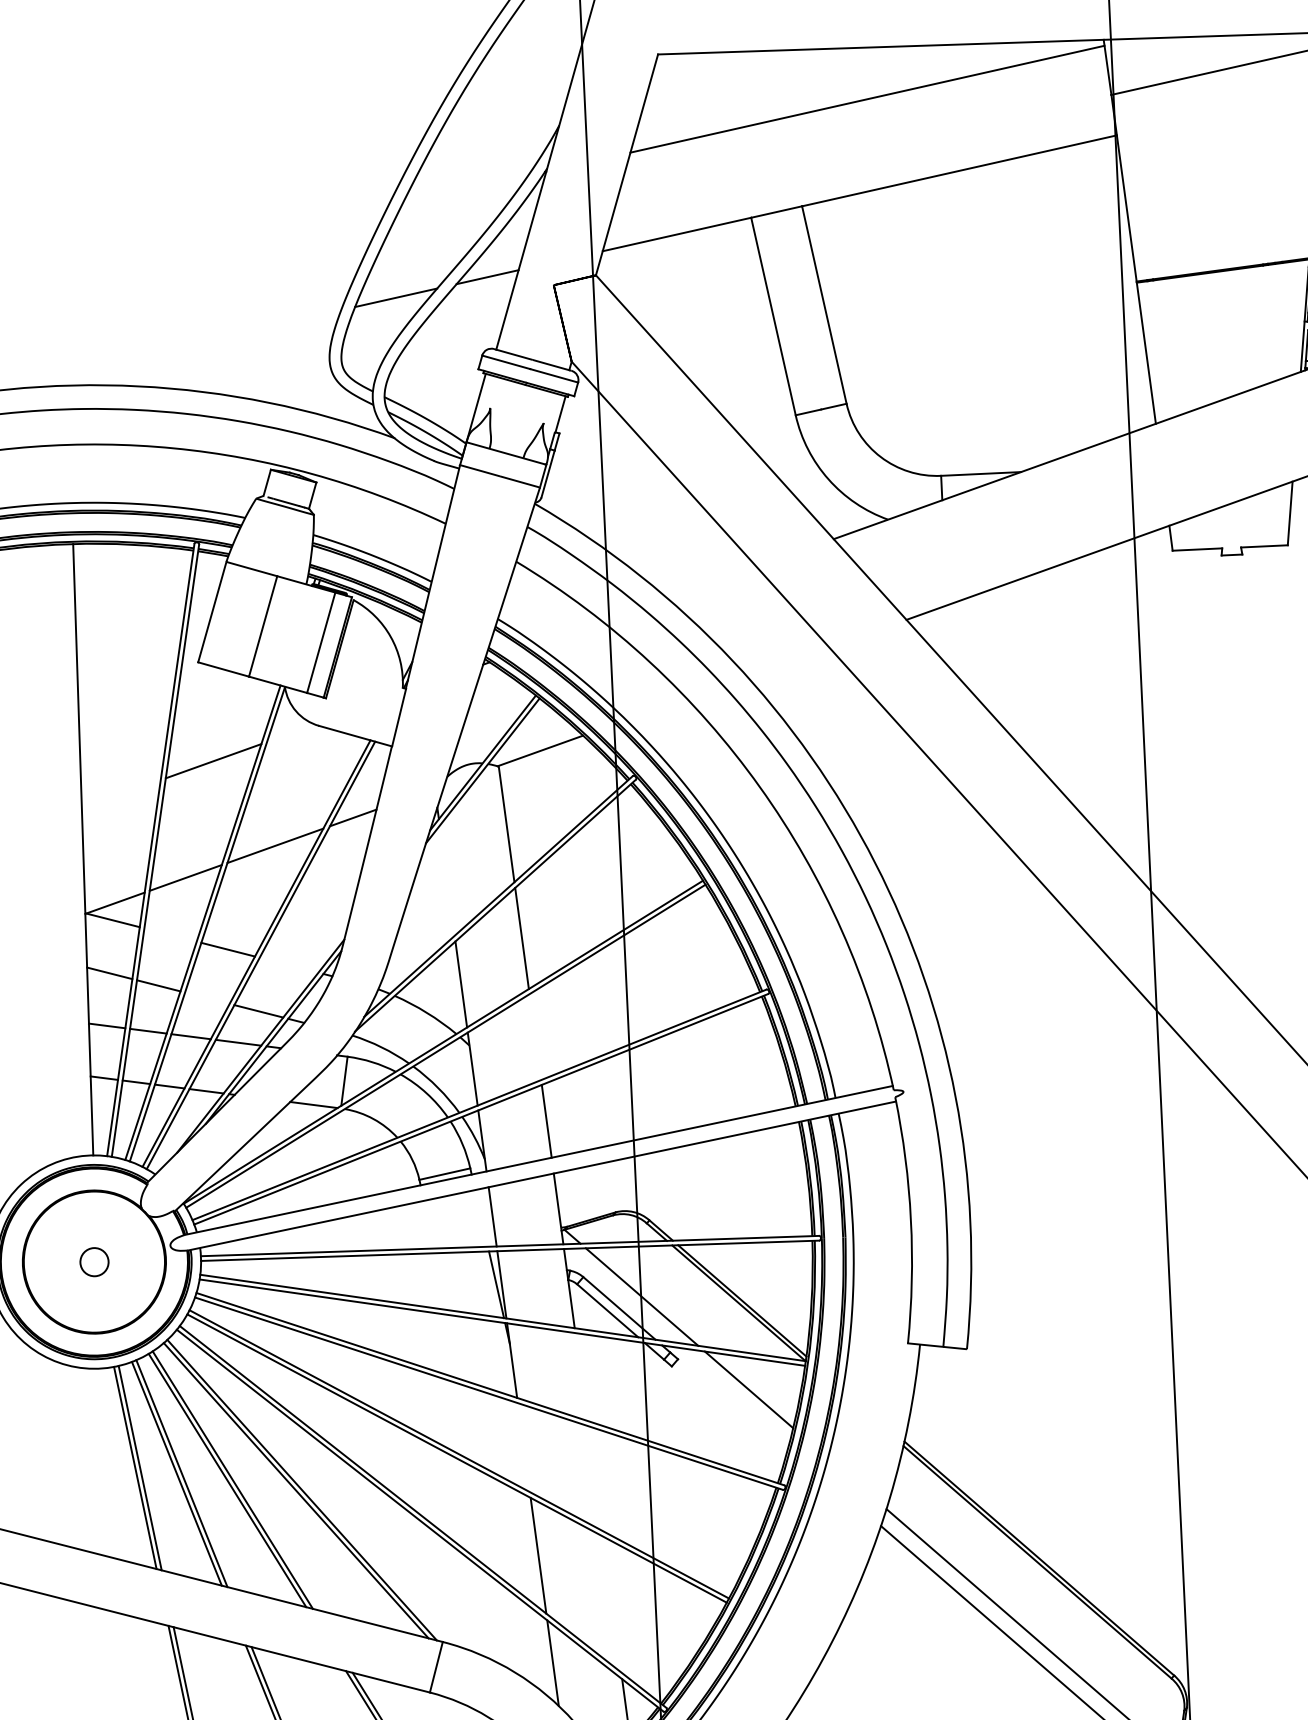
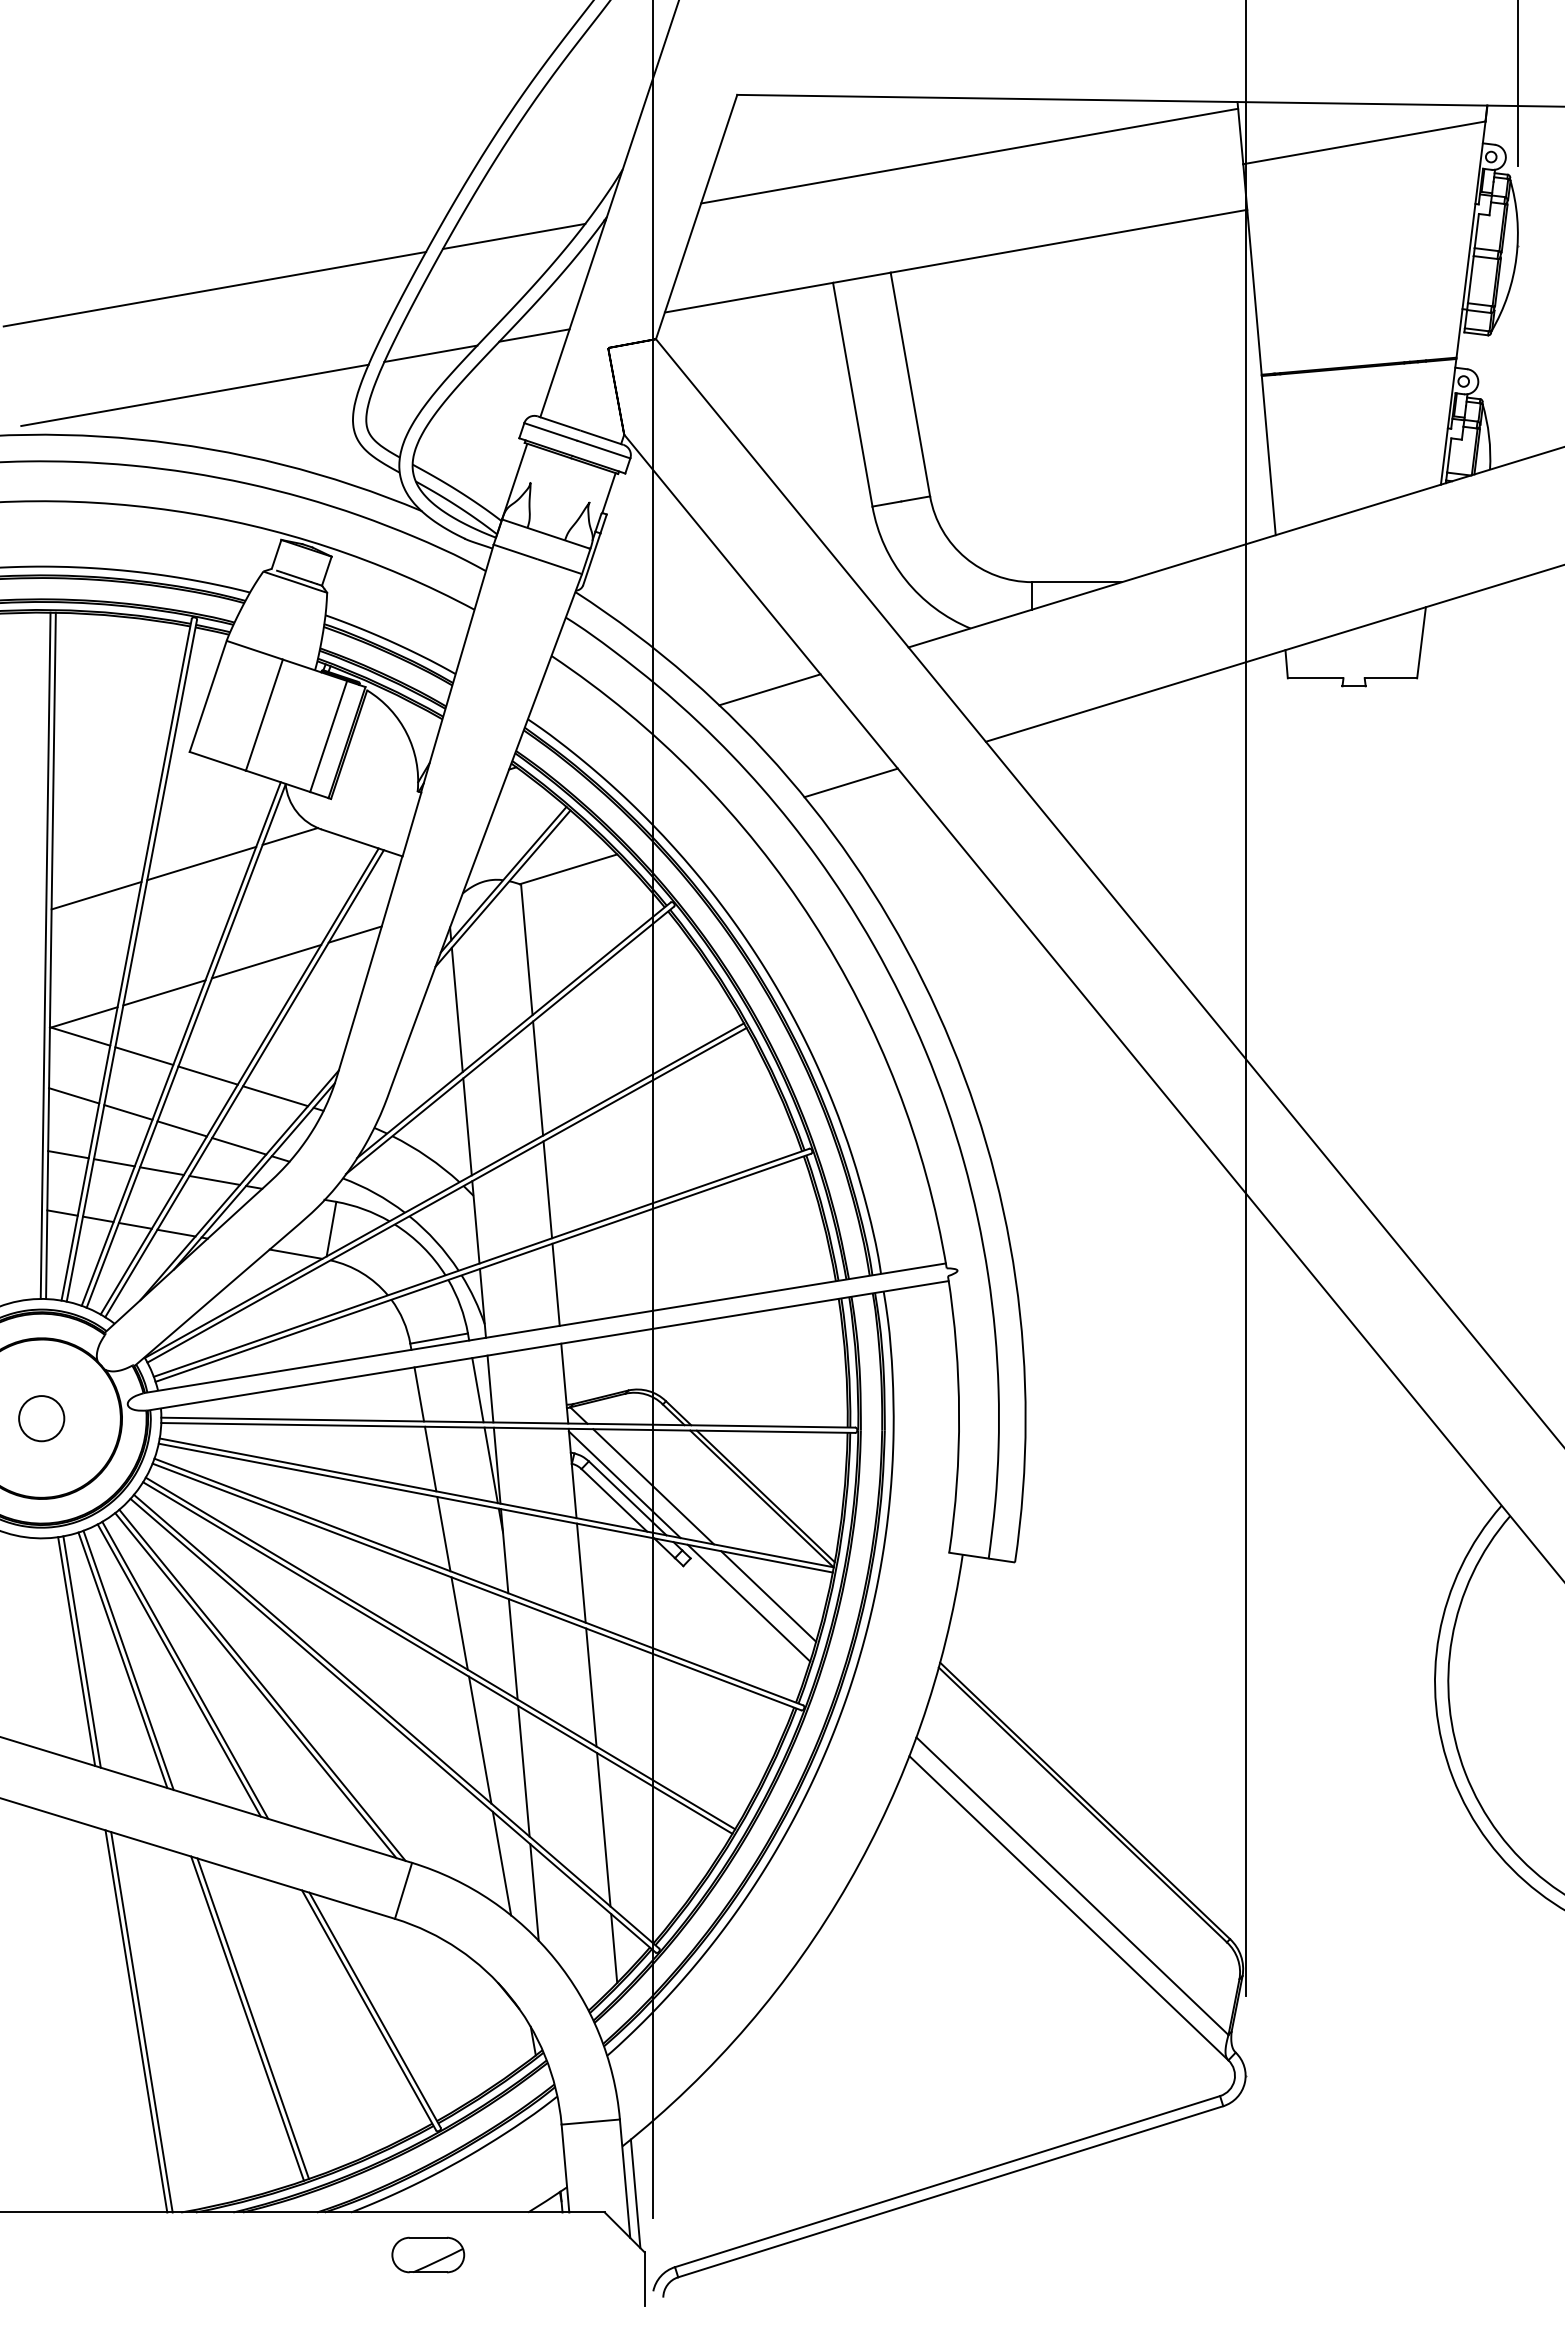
line: (464, 189) -> (513, 236), added
line: (200, 248) -> (214, 288), added
line: (187, 344) -> (194, 395), added
line: (711, 582) -> (769, 689), added
line: (787, 661) -> (850, 782), added
line: (290, 733) -> (289, 836), added
line: (121, 794) -> (96, 895), added
line: (78, 849) -> (45, 955), added
line: (446, 880) -> (456, 1009), added
line: (170, 934) -> (144, 1055), added
line: (289, 965) -> (275, 1096), added
line: (206, 997) -> (181, 1128), added
line: (535, 1036) -> (547, 1189), added
line: (481, 1218) -> (477, 1390), added
line: (429, 1224) -> (419, 1394), added
circle: (94, 1261) -> (41, 1418), size x1.43
line: (442, 1281) -> (430, 1458), added
line: (616, 1296) -> (624, 1484), added
line: (456, 1347) -> (443, 1533), added
line: (581, 1376) -> (581, 1572), added
line: (731, 1396) -> (748, 1602), added
line: (474, 1426) -> (459, 1623), added
line: (523, 1447) -> (512, 1649), added
line: (595, 1478) -> (591, 1687), added
line: (498, 1529) -> (480, 1739), added
line: (611, 1604) -> (603, 1829), added
line: (522, 1638) -> (501, 1863), added

